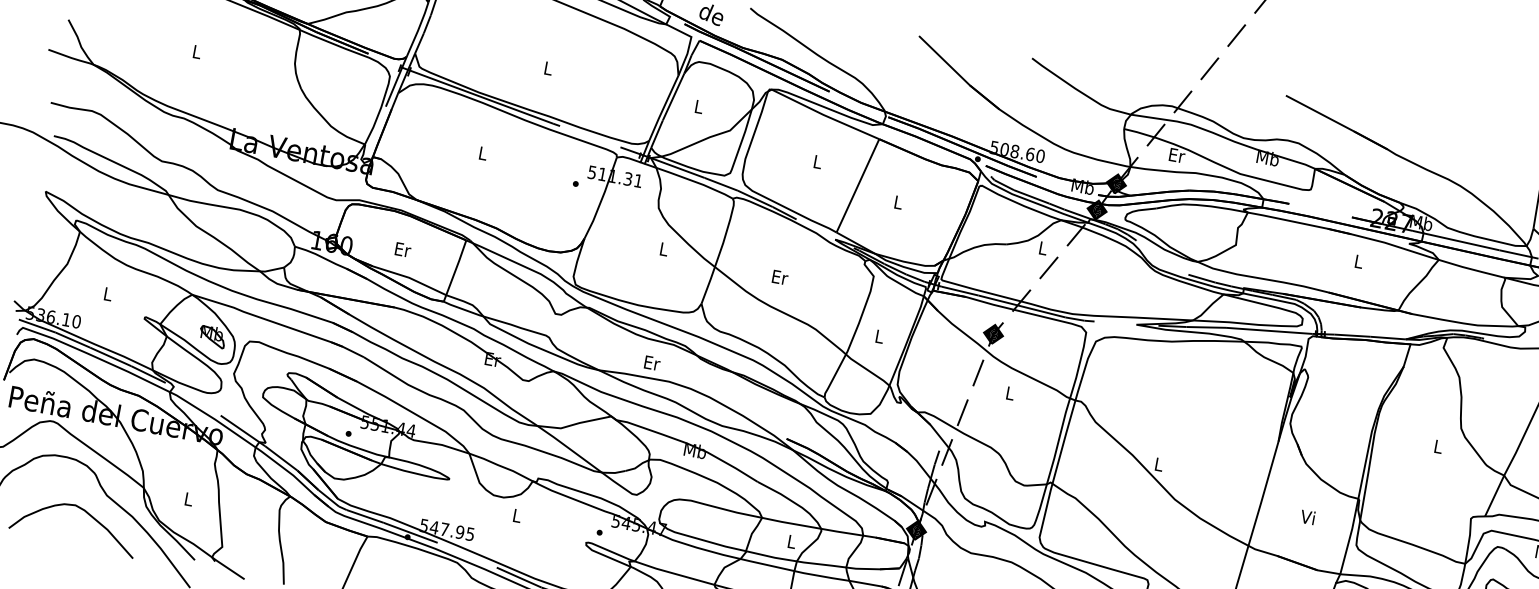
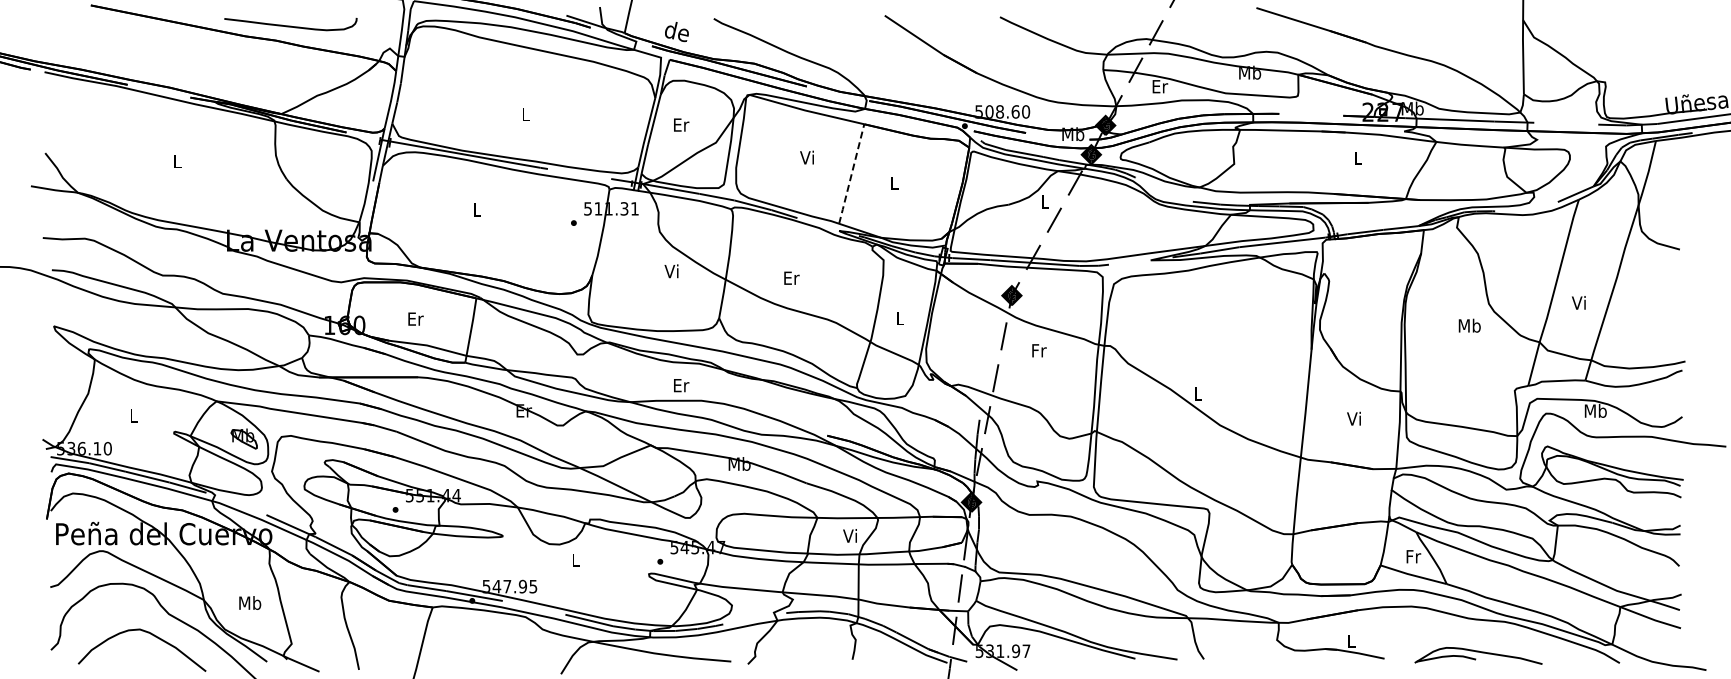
text: (699, 106) -> (681, 124), L -> Er
text: (816, 161) -> (806, 157), L -> Vi
line: (857, 186) -> (851, 174), solid -> dashed
text: (663, 249) -> (671, 271), L -> Vi
text: (1010, 393) -> (1039, 350), L -> Fr
text: (1438, 446) -> (1469, 325), L -> Mb
text: (189, 498) -> (250, 602), L -> Mb
text: (790, 540) -> (849, 535), L -> Vi

